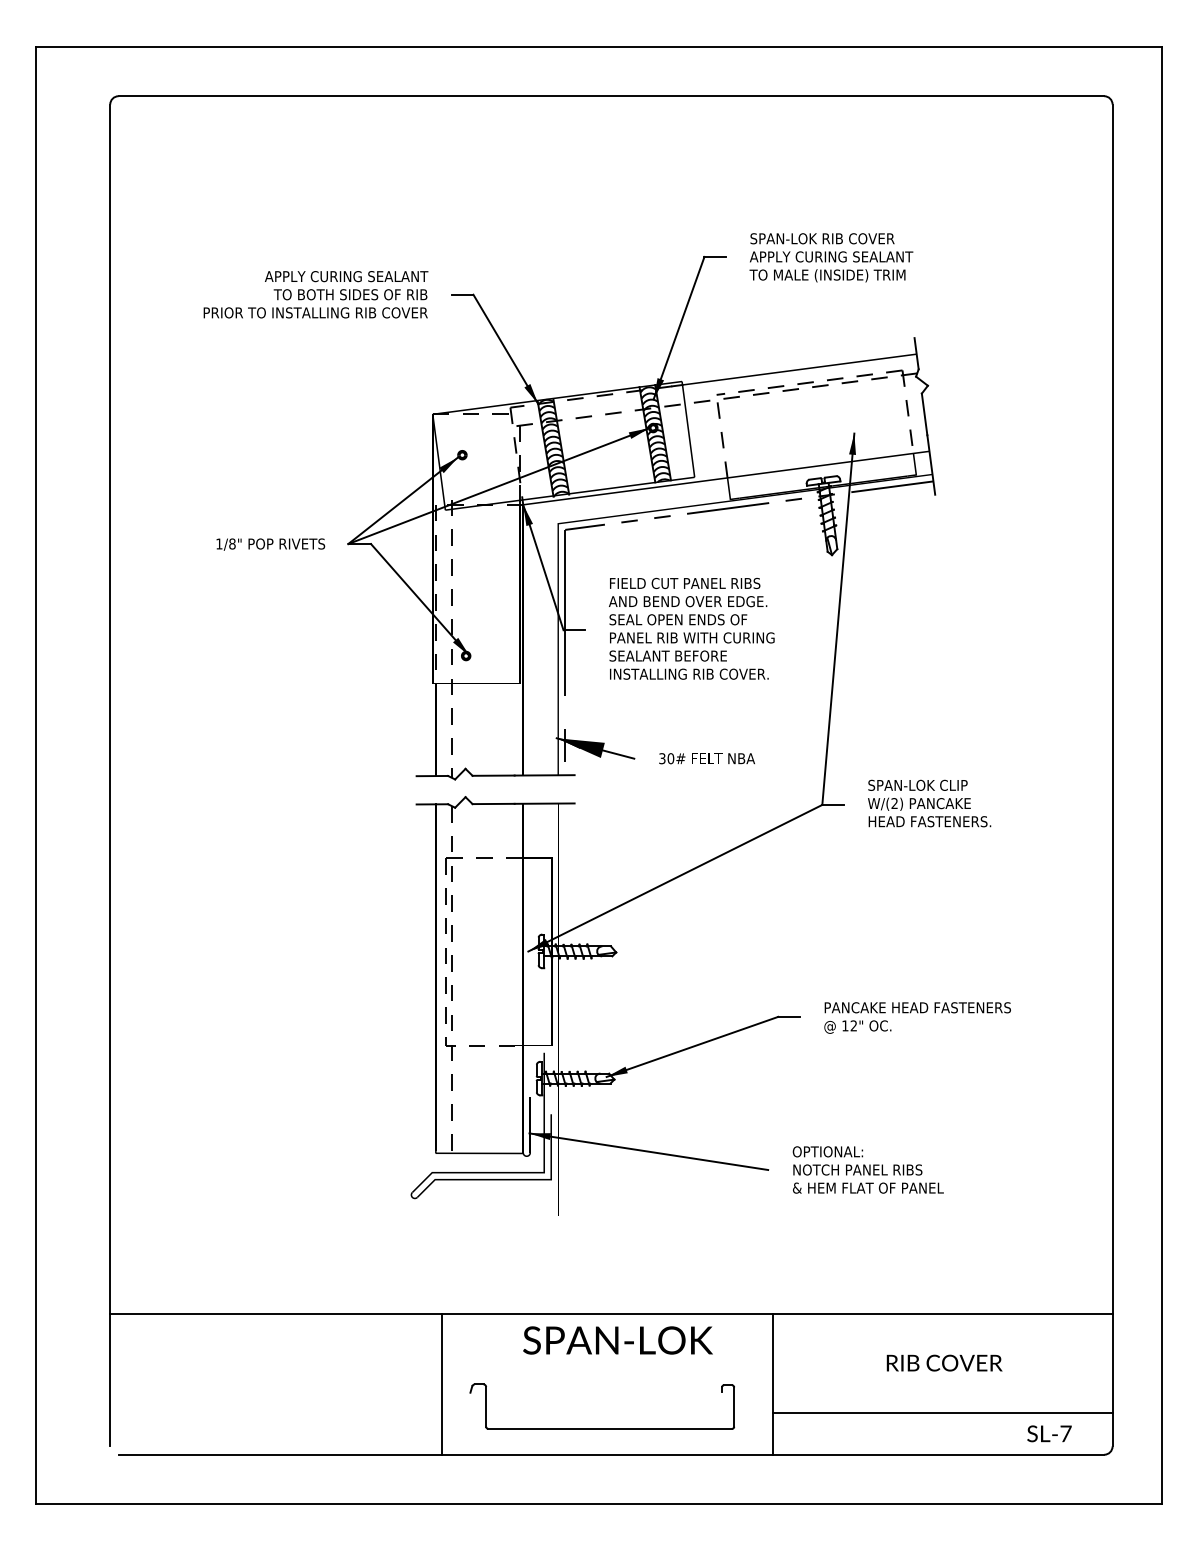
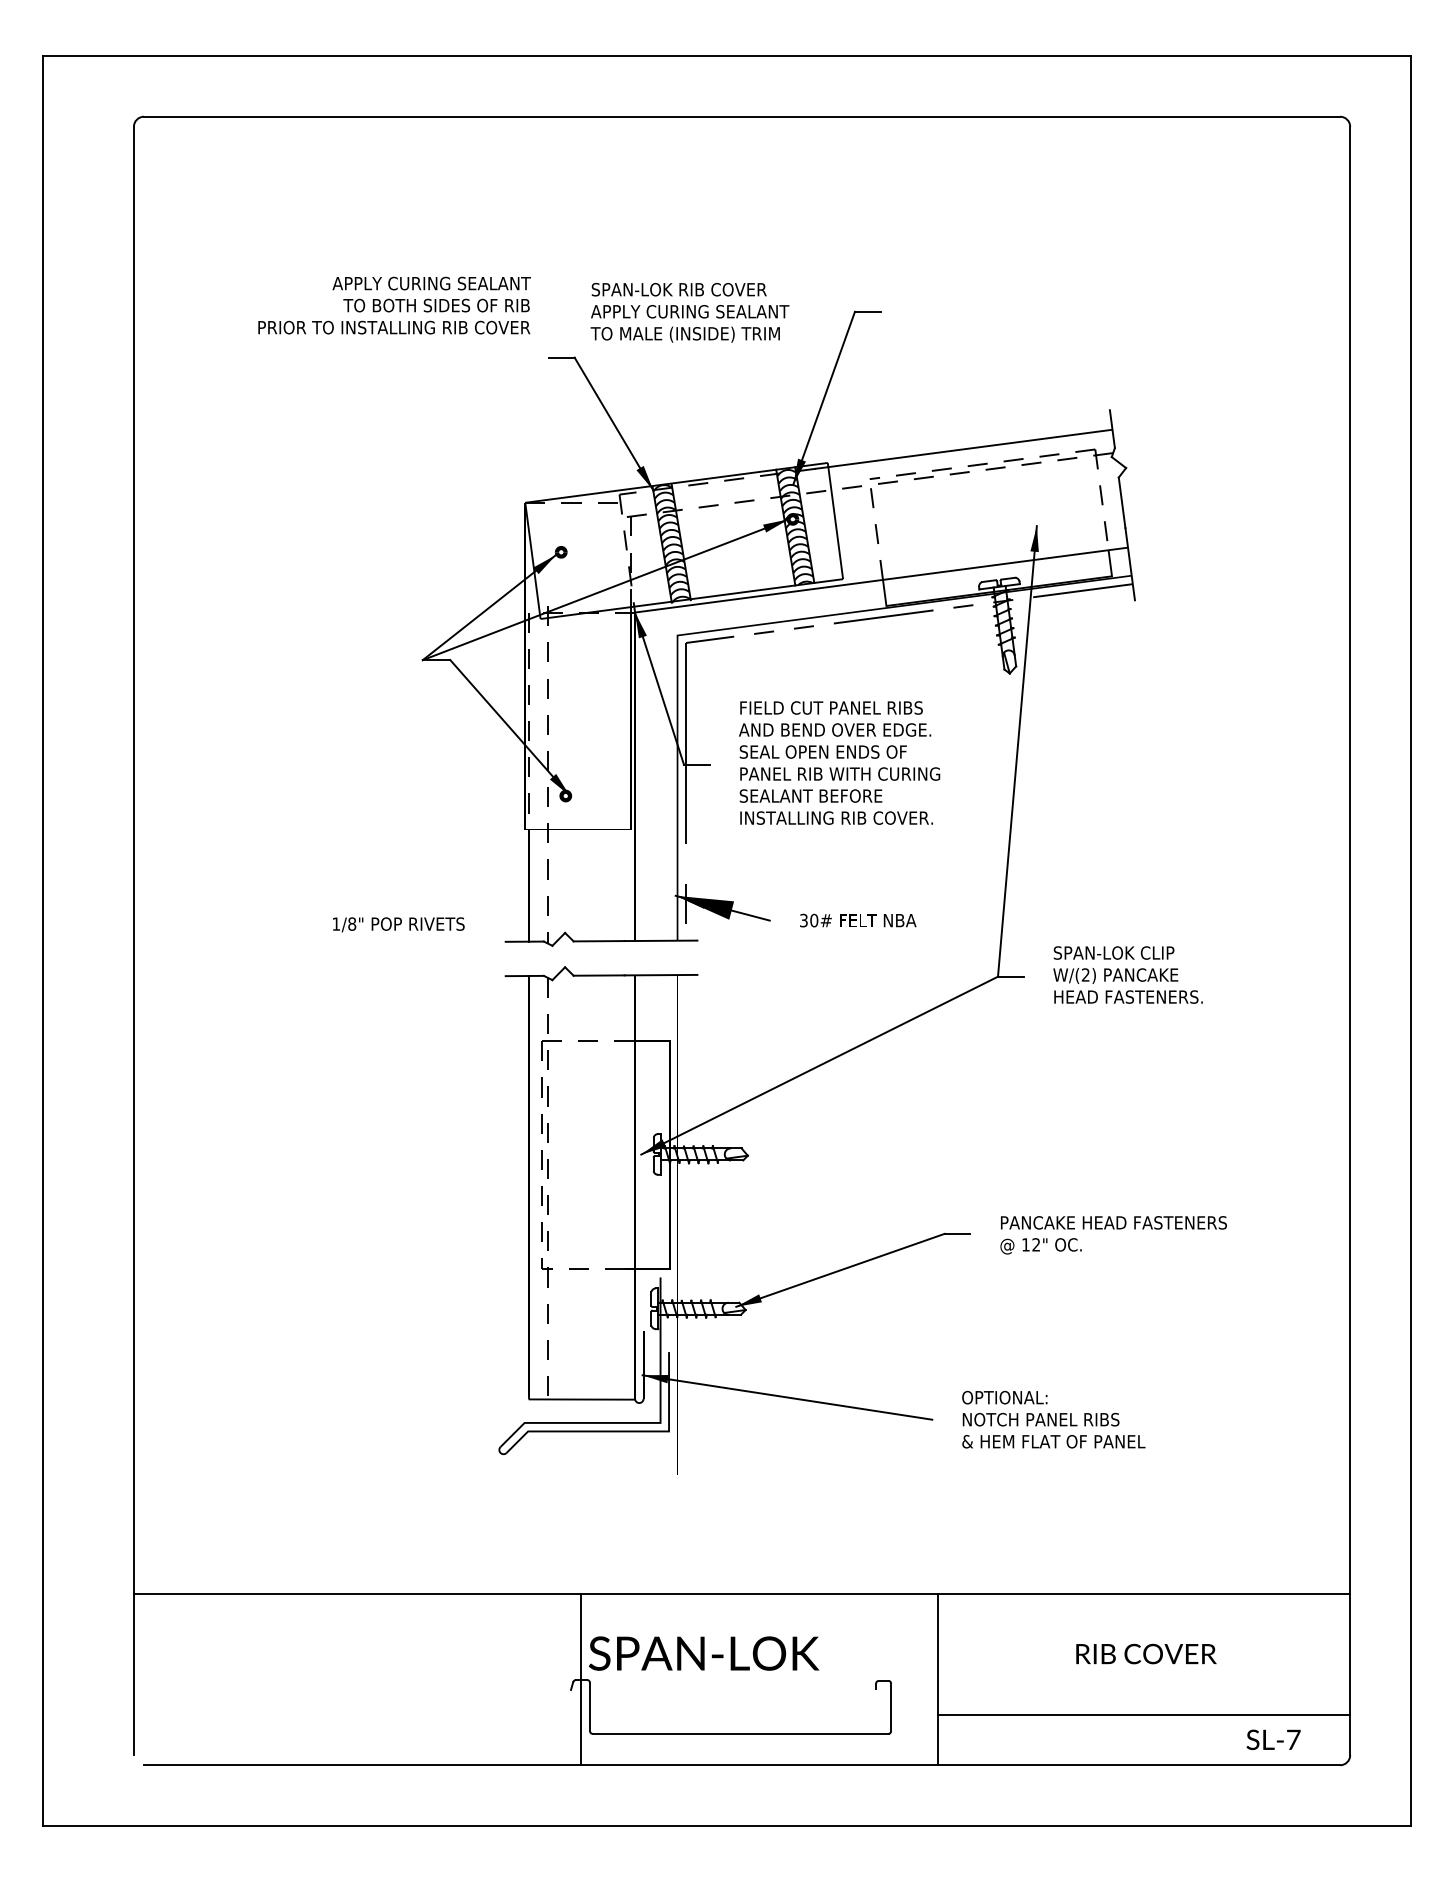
text: (830, 257) -> (689, 312), moved
text: (315, 294) -> (394, 305), moved
text: (270, 544) -> (398, 924), moved
text: (618, 1340) -> (704, 1653), moved
line: (442, 1384) -> (581, 1679), moved

